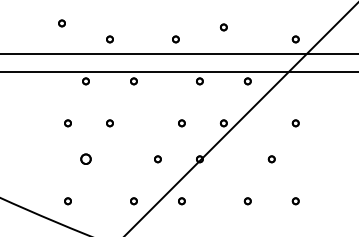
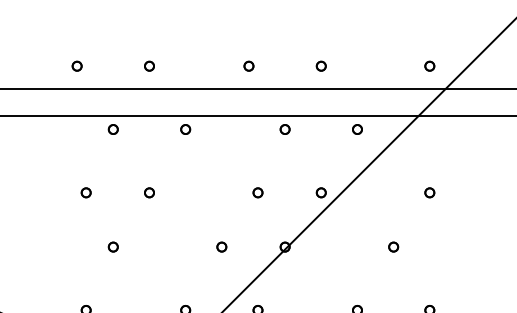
part: (61, 23) -> (76, 66), moved
part: (223, 27) -> (320, 66), moved
part: (85, 159) -> (112, 247), size x0.62

